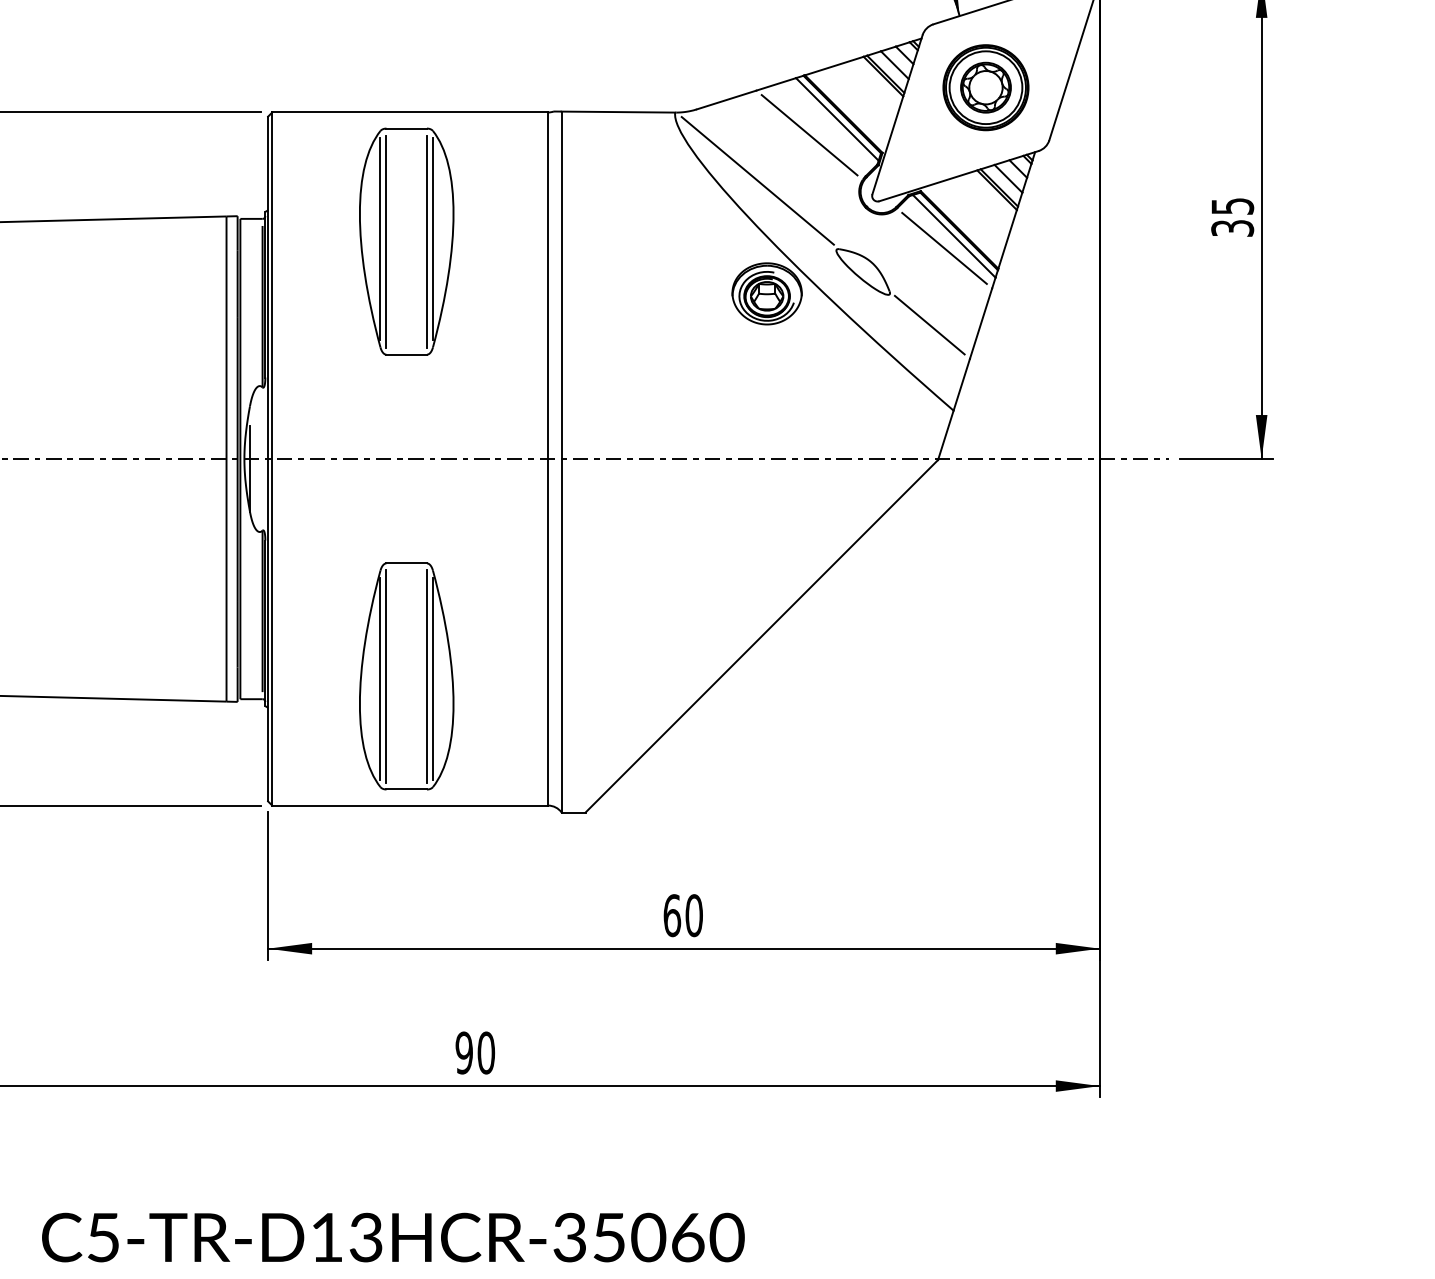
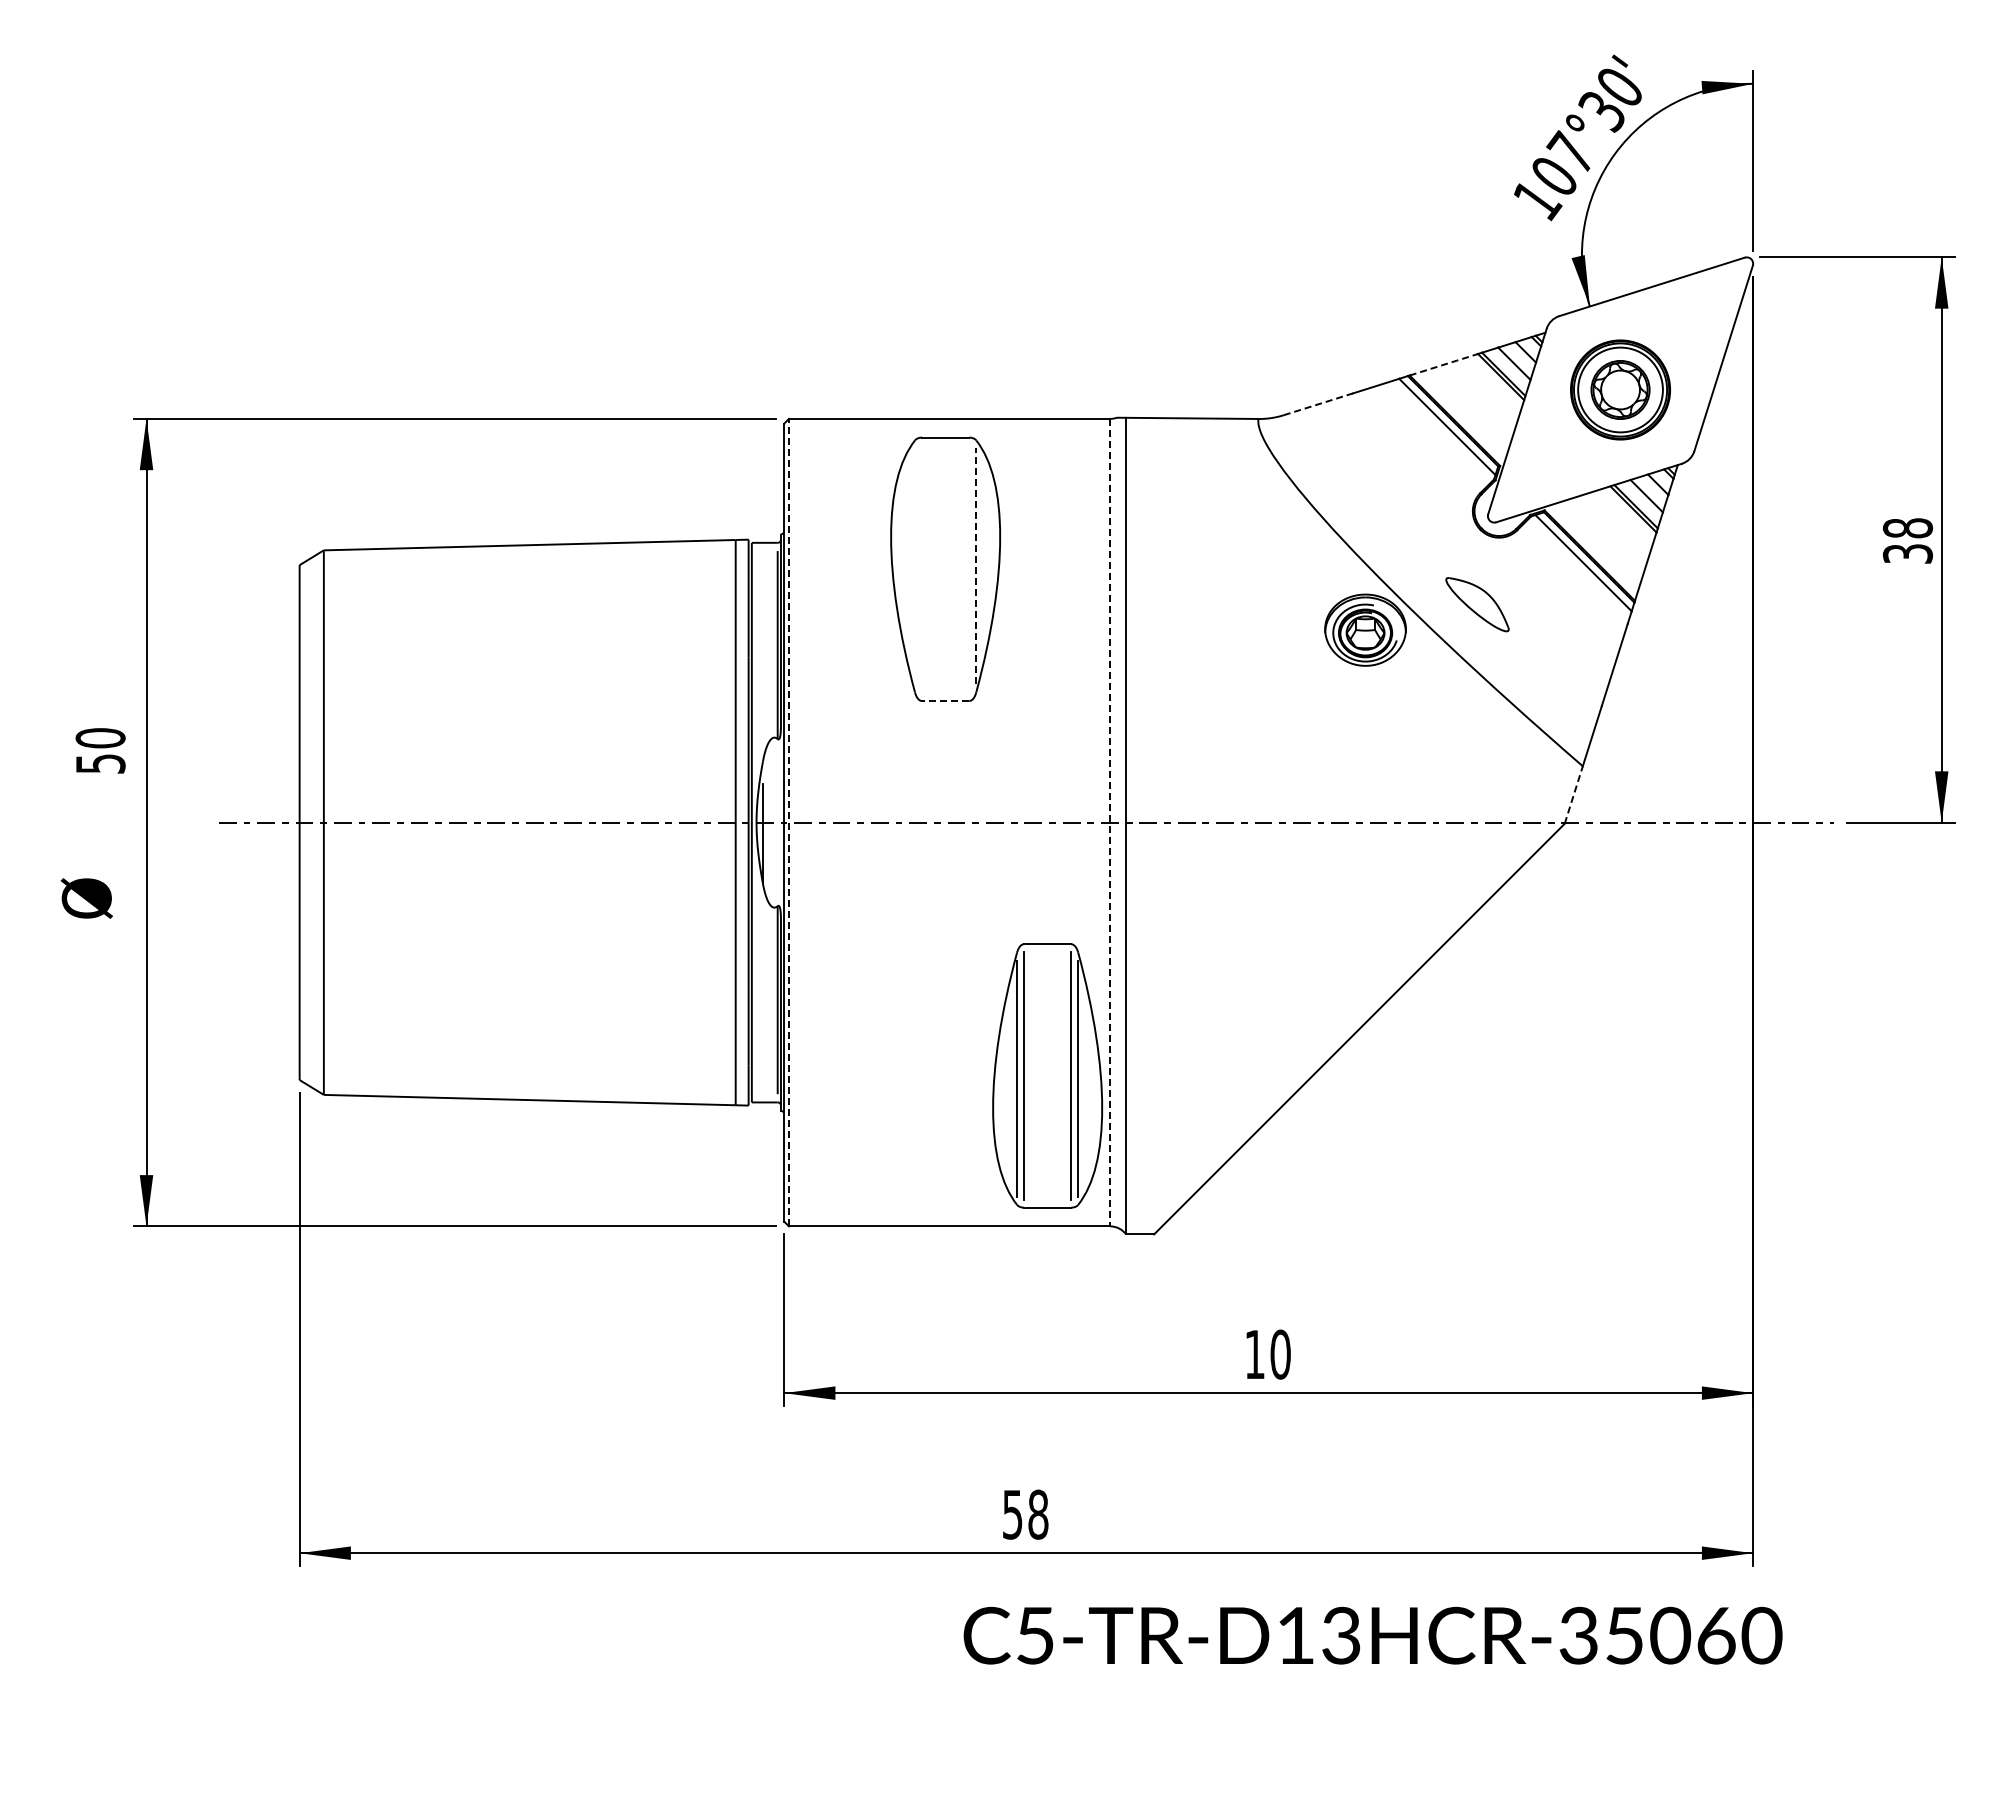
line: (834, 65) -> (1443, 364), solid -> dashed
line: (726, 100) -> (1318, 404), solid -> dashed
line: (809, 135) -> (1414, 445), removed
line: (757, 180) -> (1354, 498), removed
text: (1232, 206) -> (1907, 528), 35 -> 38
line: (380, 239) -> (915, 566), removed
line: (433, 239) -> (976, 566), solid -> dashed
line: (386, 240) -> (922, 568), removed
line: (427, 240) -> (969, 568), removed
line: (943, 247) -> (1571, 576), removed
line: (929, 325) -> (1554, 666), removed
line: (406, 355) -> (945, 701), solid -> dashed
line: (945, 434) -> (1573, 794), solid -> dashed
line: (272, 458) -> (789, 822), solid -> dashed
line: (548, 458) -> (1110, 822), solid -> dashed
part: (406, 676) -> (1047, 1075), moved
text: (672, 915) -> (1255, 1354), 60 -> 10
text: (475, 1052) -> (1025, 1514), 90 -> 58
text: (392, 1237) -> (1372, 1635), moved

